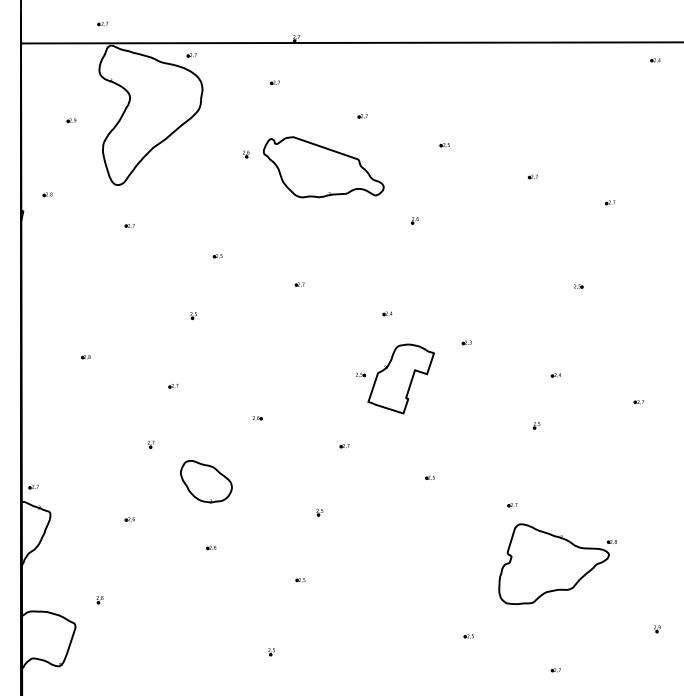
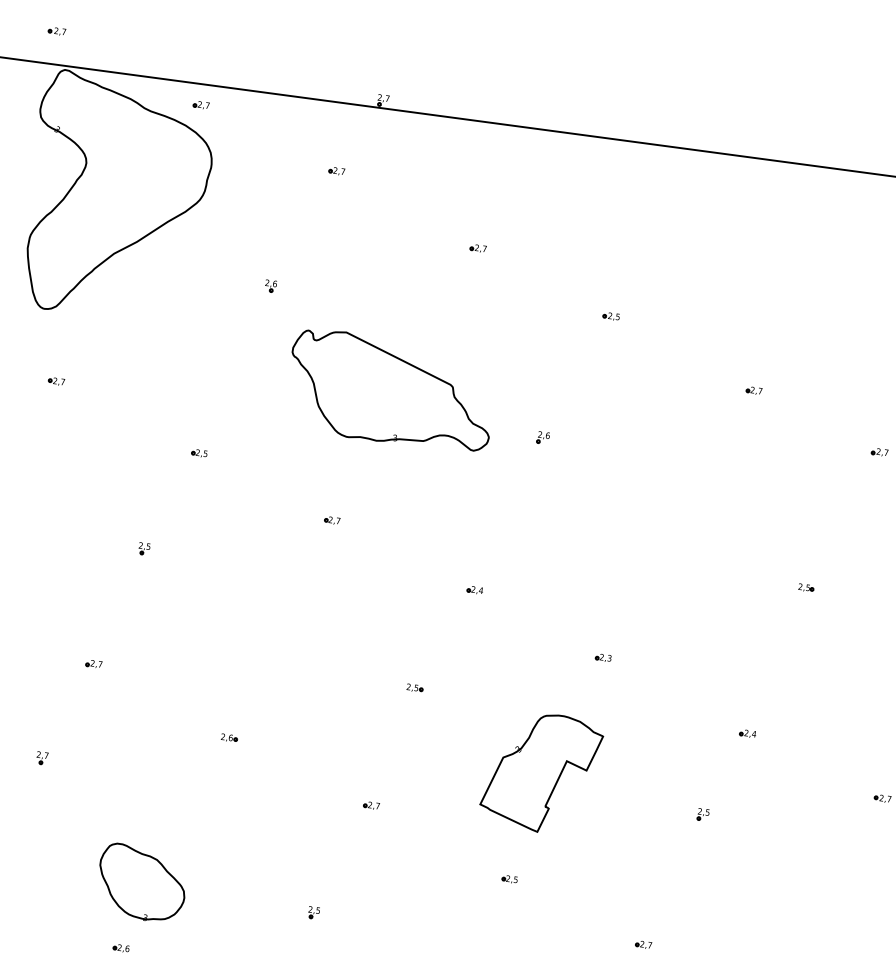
part: (323, 167) -> (390, 391), moved
part: (400, 378) -> (540, 771), moved
part: (206, 481) -> (142, 882), moved

